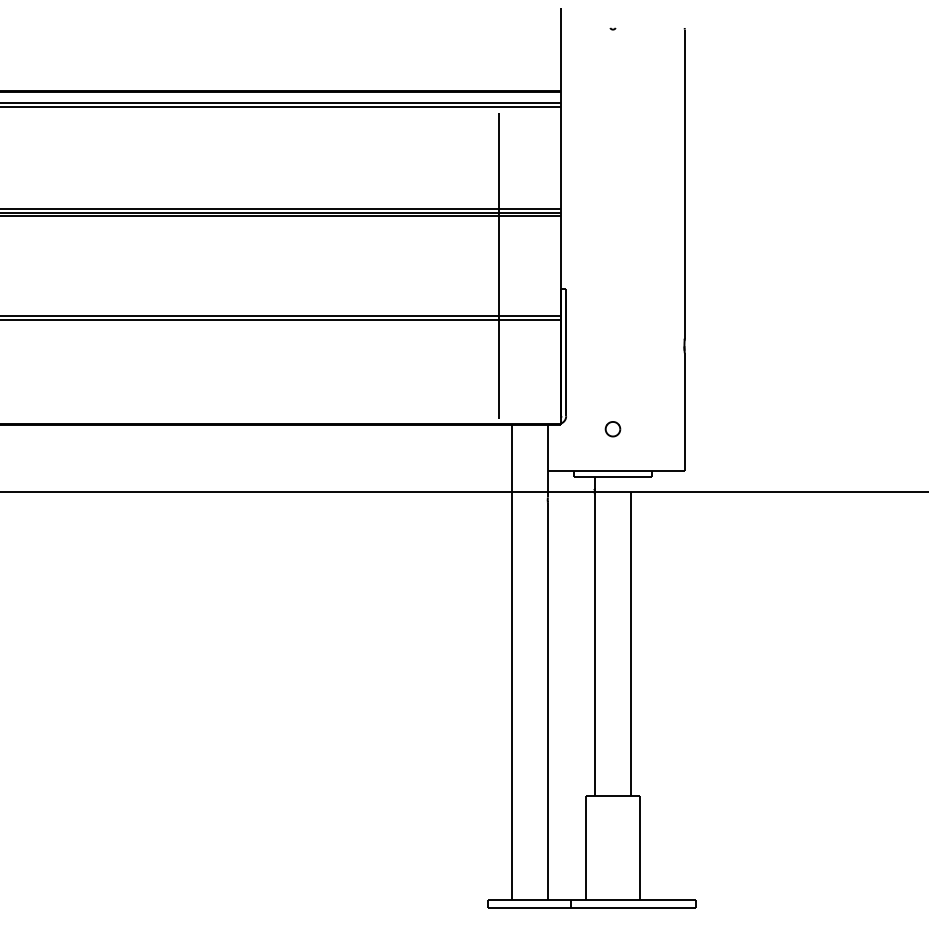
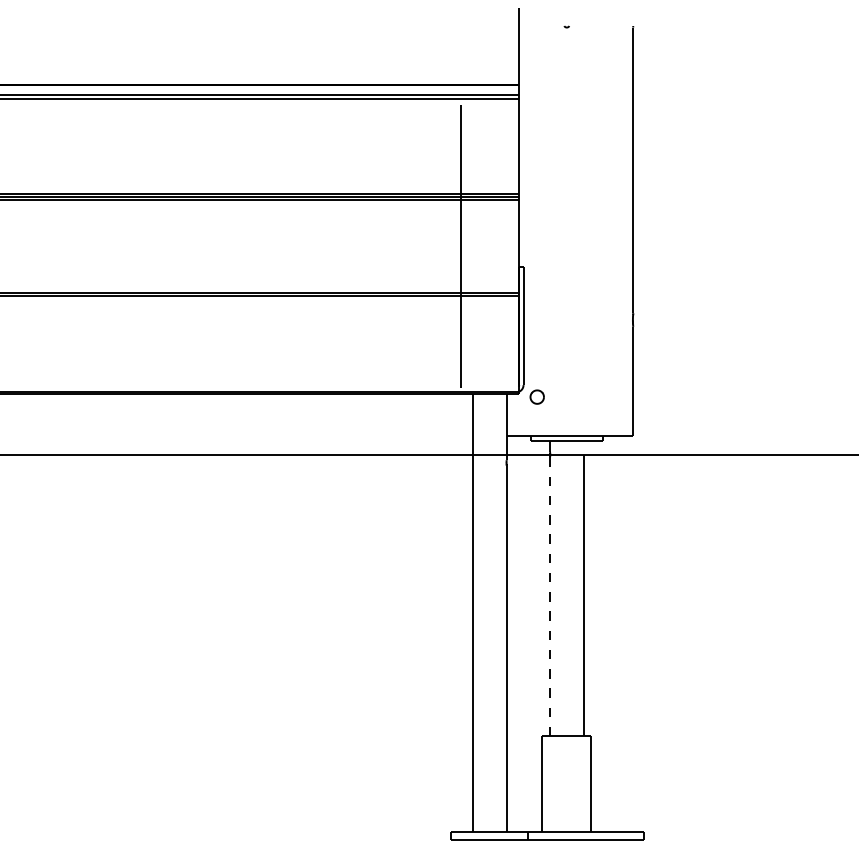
part: (612, 429) -> (536, 397), moved
line: (594, 644) -> (549, 596), solid -> dashed

